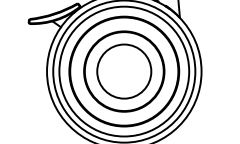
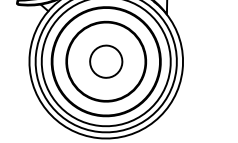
circle: (124, 71) -> (106, 61), size x0.6

